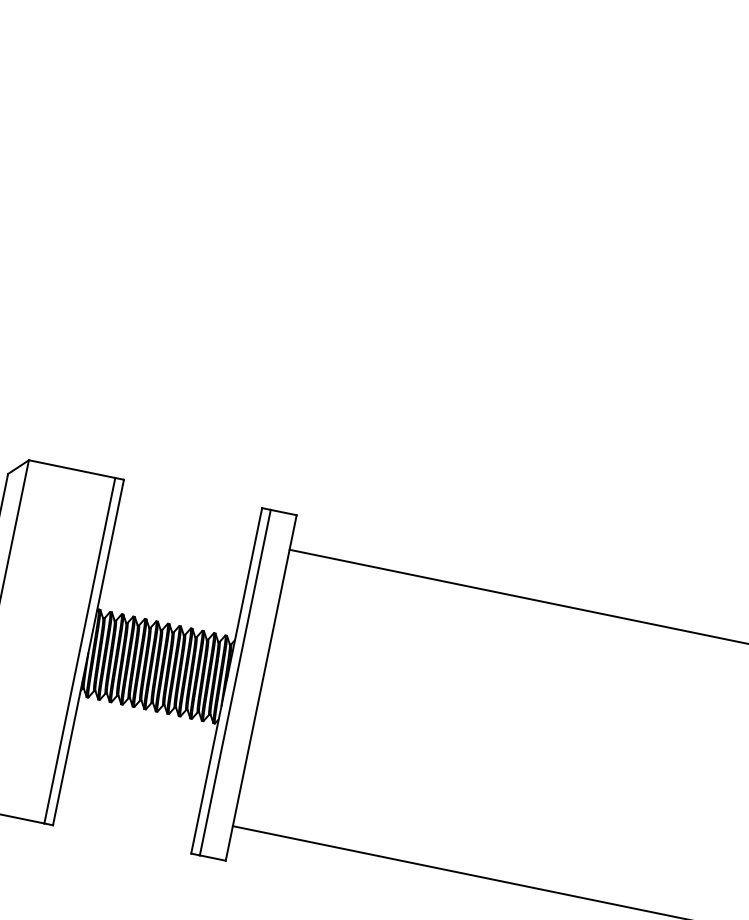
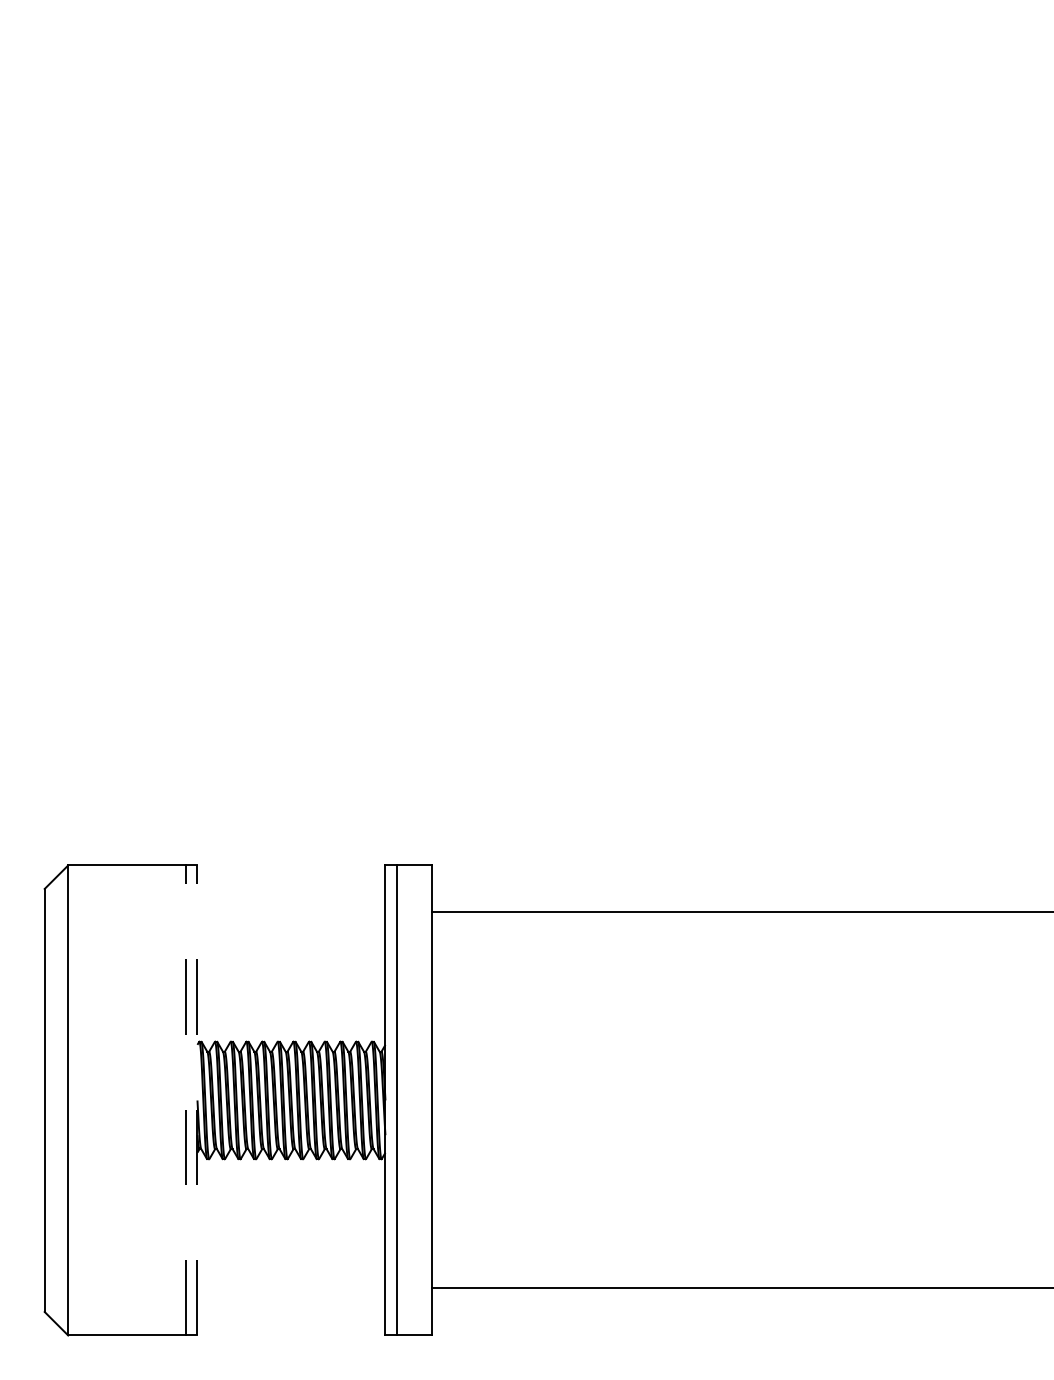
line: (79, 649) -> (185, 1099), solid -> dashed
line: (88, 651) -> (197, 1099), solid -> dashed

